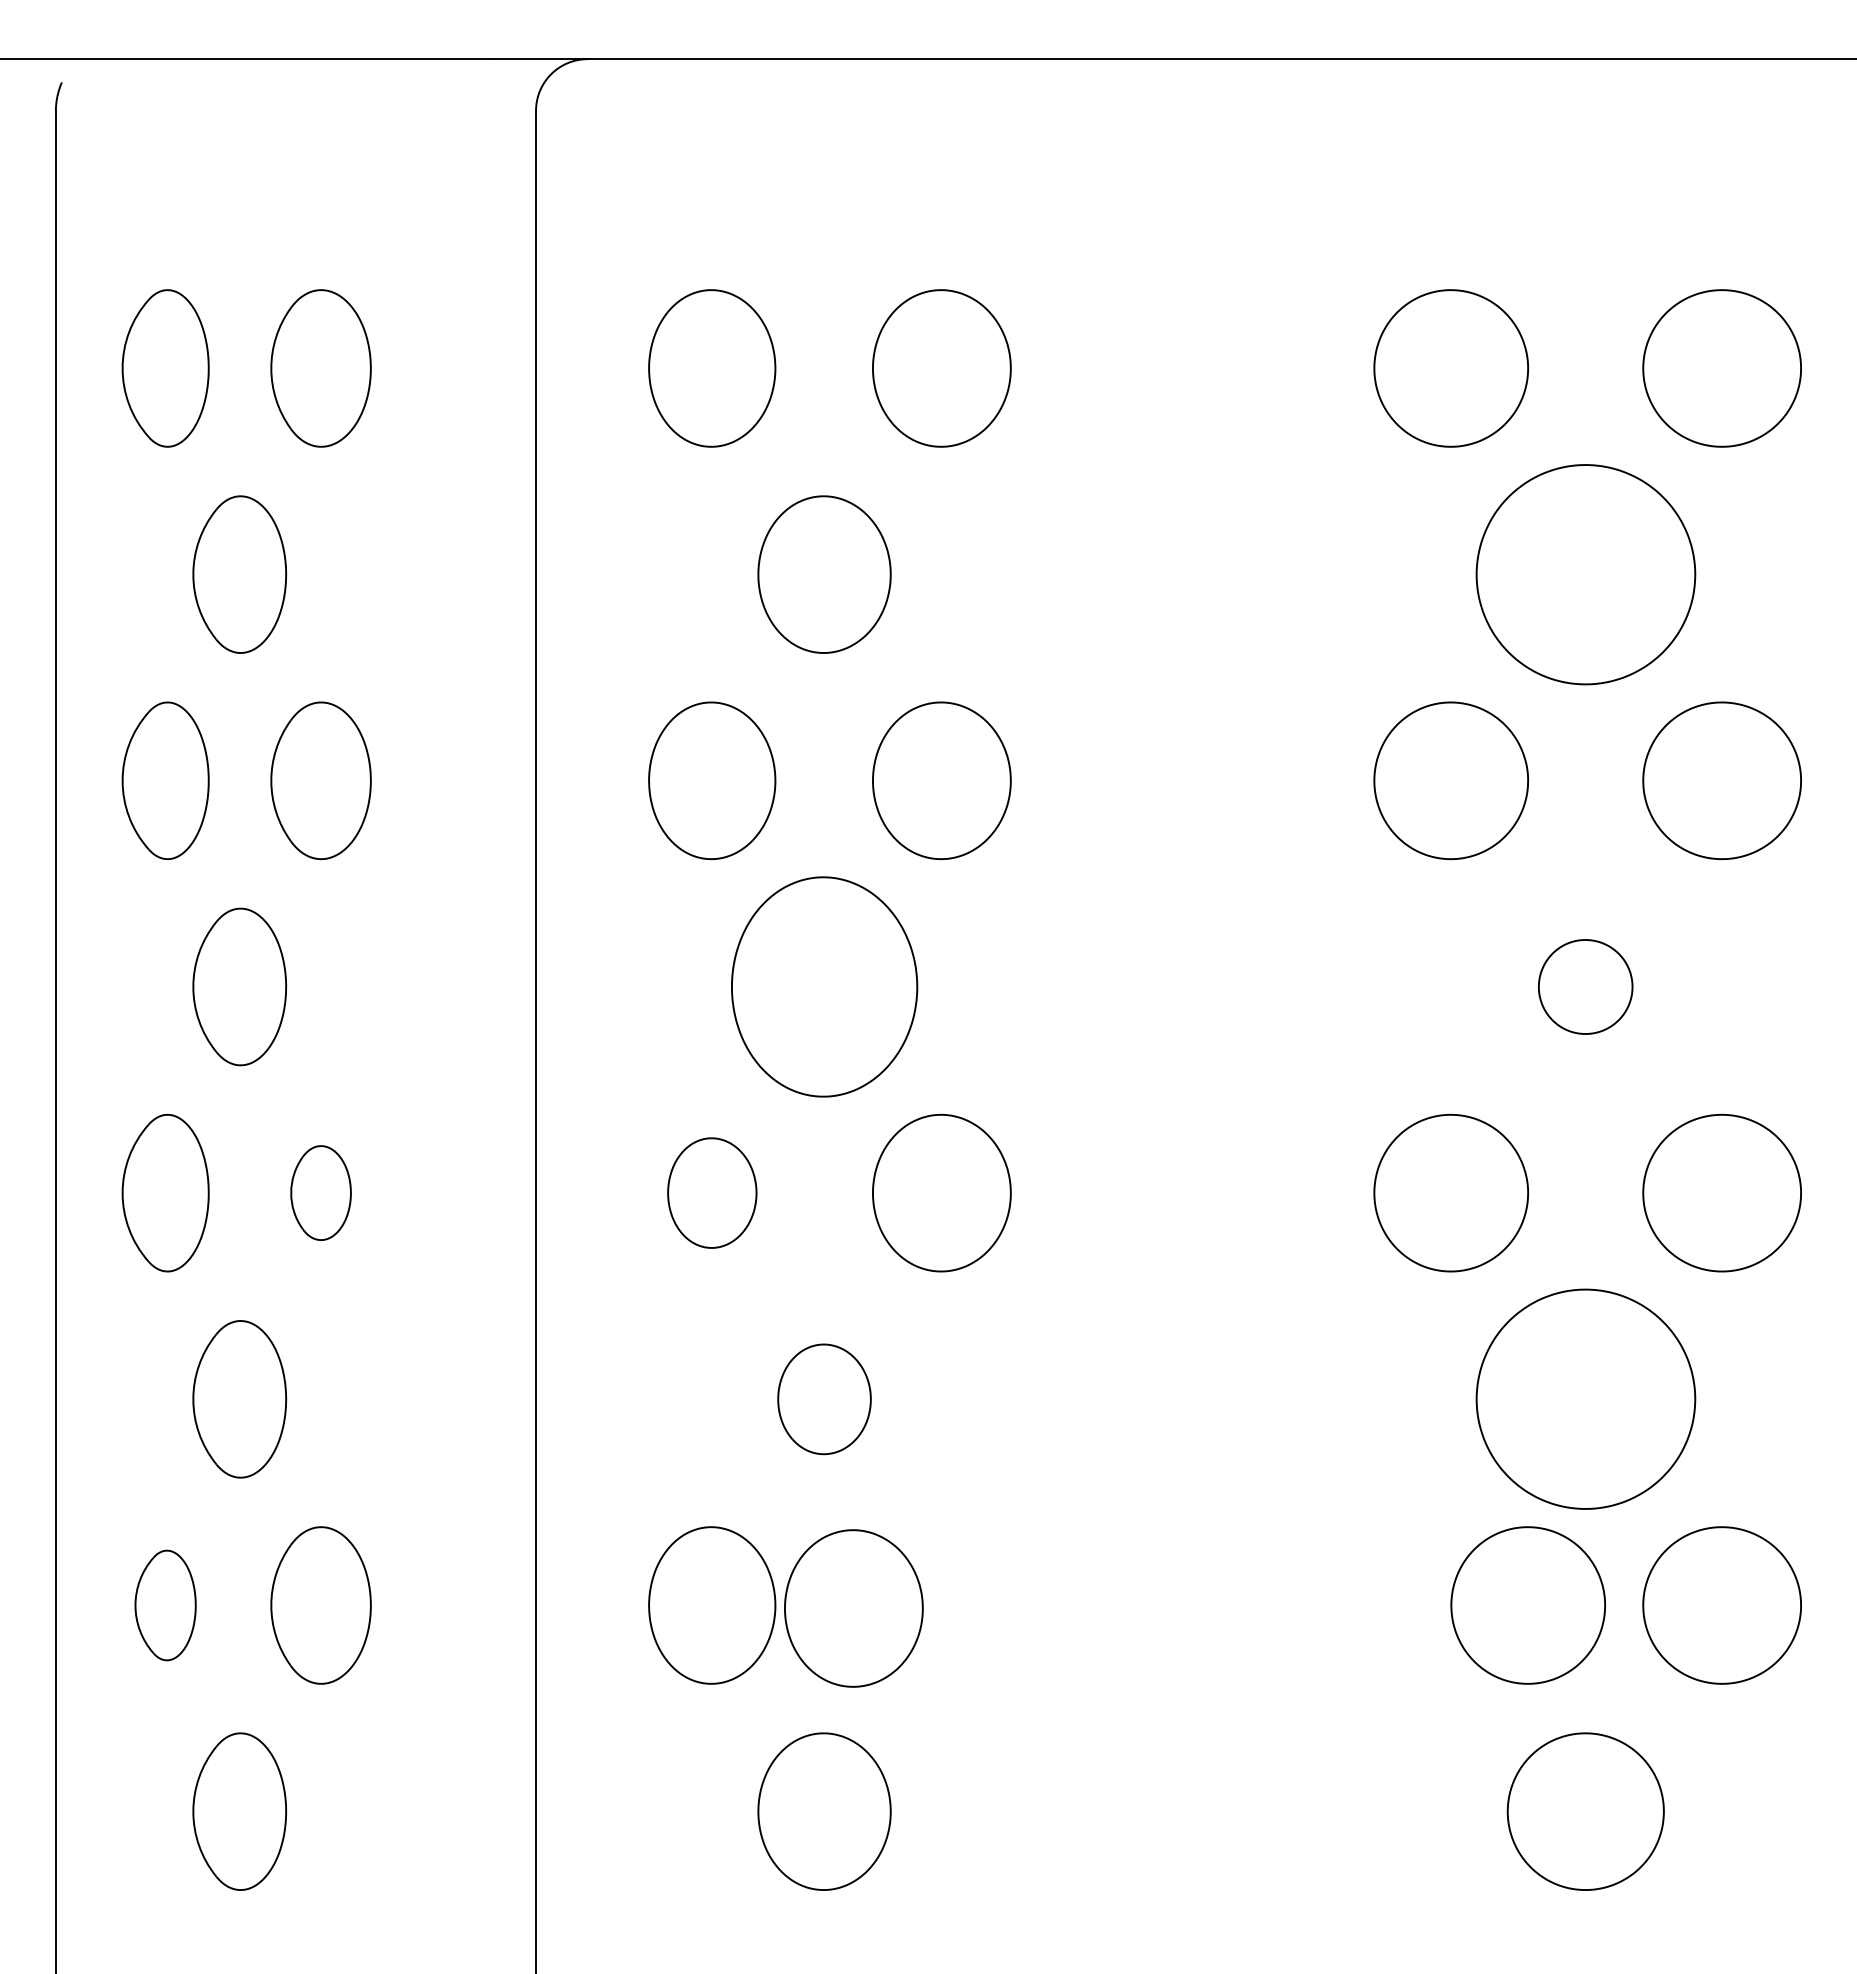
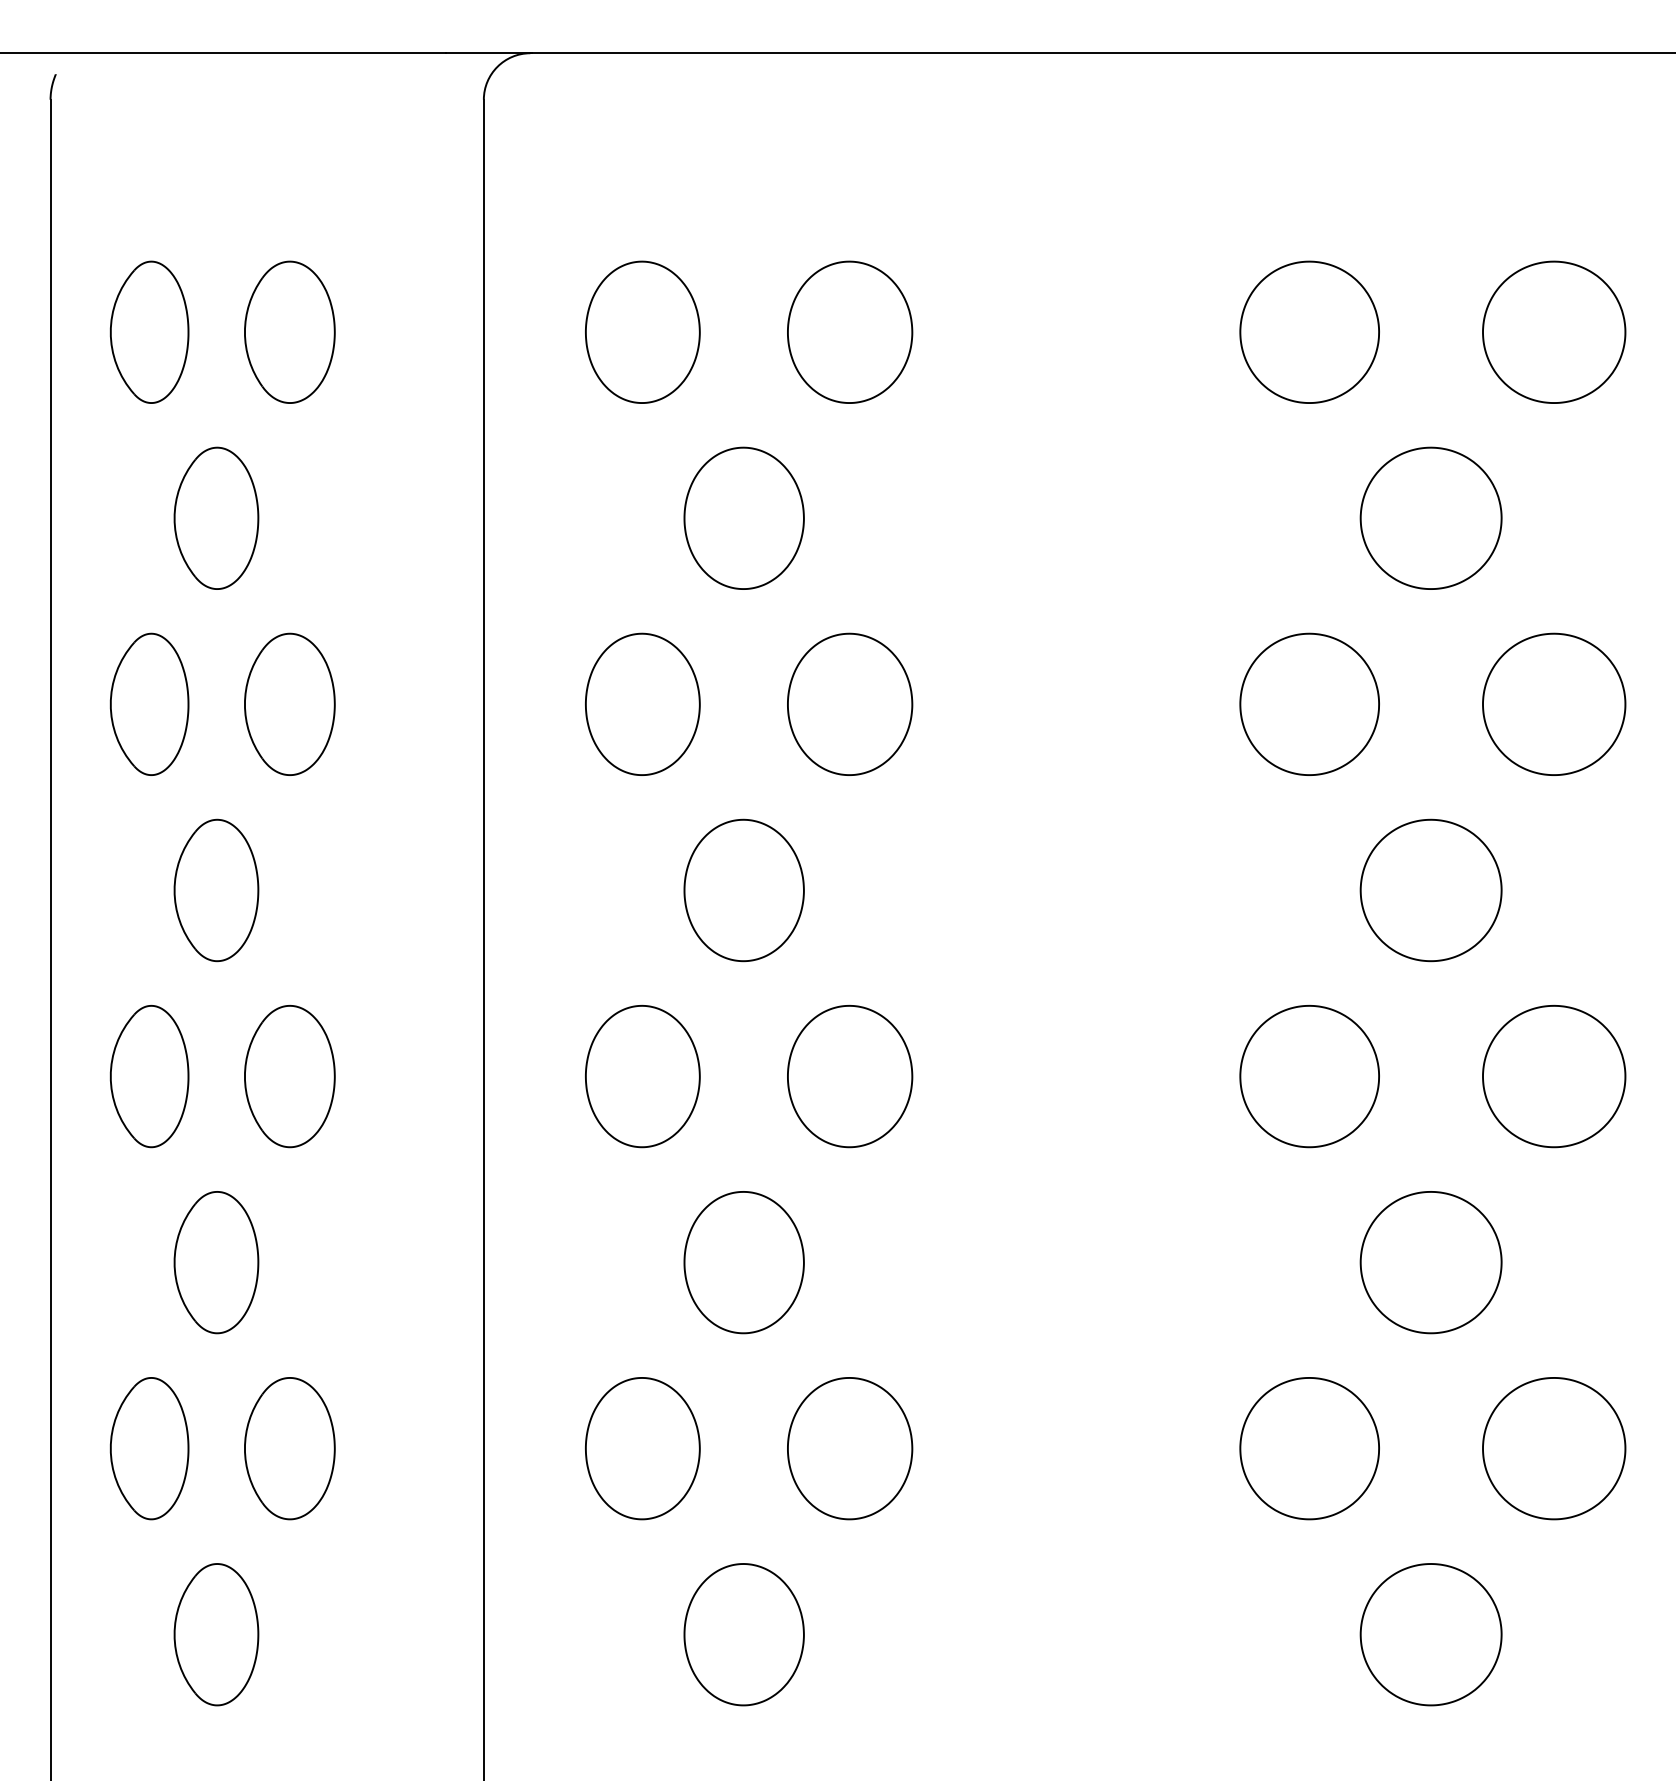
part: (1585, 574) -> (1430, 518), size x0.71
part: (824, 986) -> (744, 890), size x0.71
part: (1585, 986) -> (1430, 890), size x1.67
part: (320, 1192) -> (289, 1075), size x1.67
part: (712, 1192) -> (643, 1075), size x1.43
part: (824, 1399) -> (744, 1262), size x1.43
part: (1585, 1399) -> (1430, 1262), size x0.71
part: (165, 1605) -> (149, 1448), size x1.43
part: (1527, 1605) -> (1309, 1448), moved
part: (853, 1608) -> (849, 1448), moved

